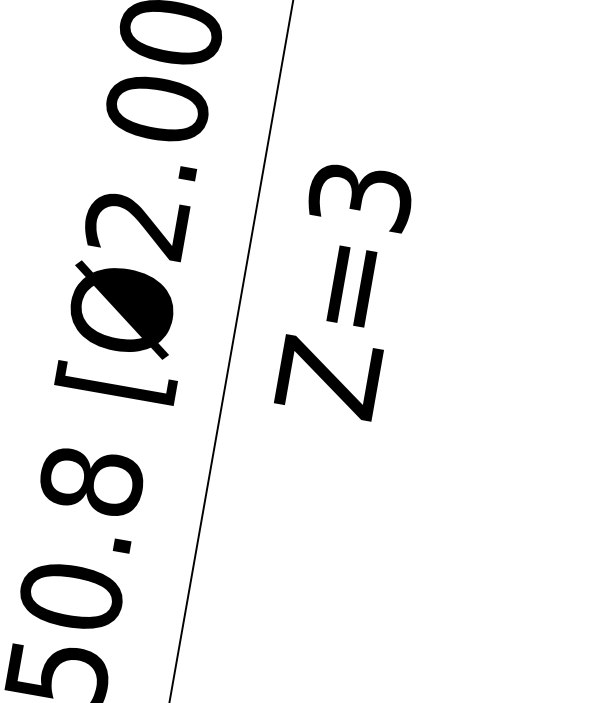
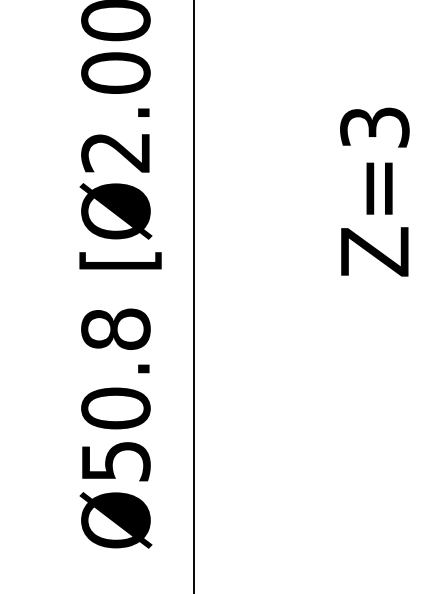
text: (343, 289) -> (374, 191), moved

